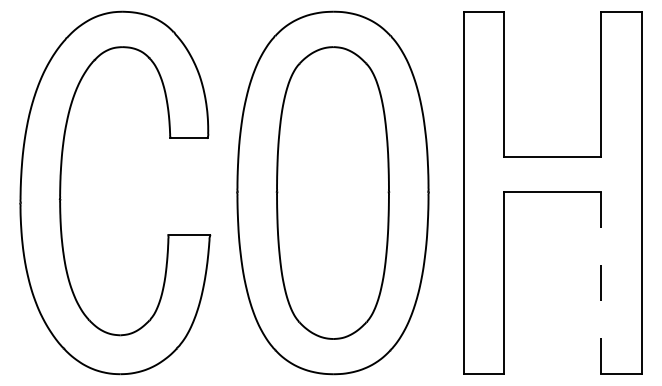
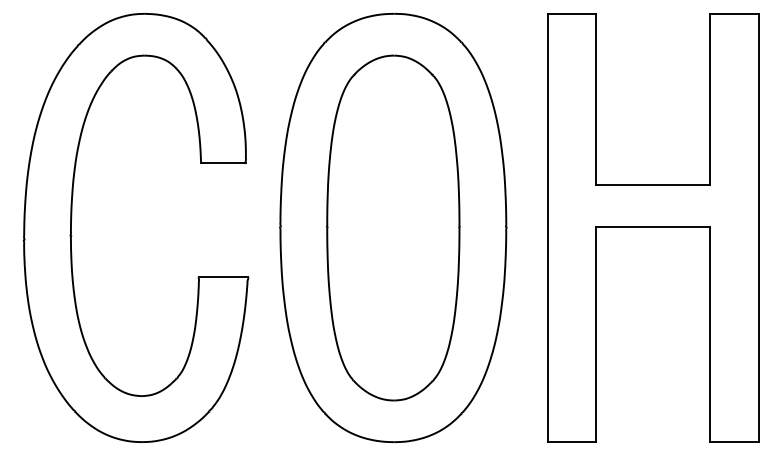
line: (601, 283) -> (710, 334), dashed -> solid

